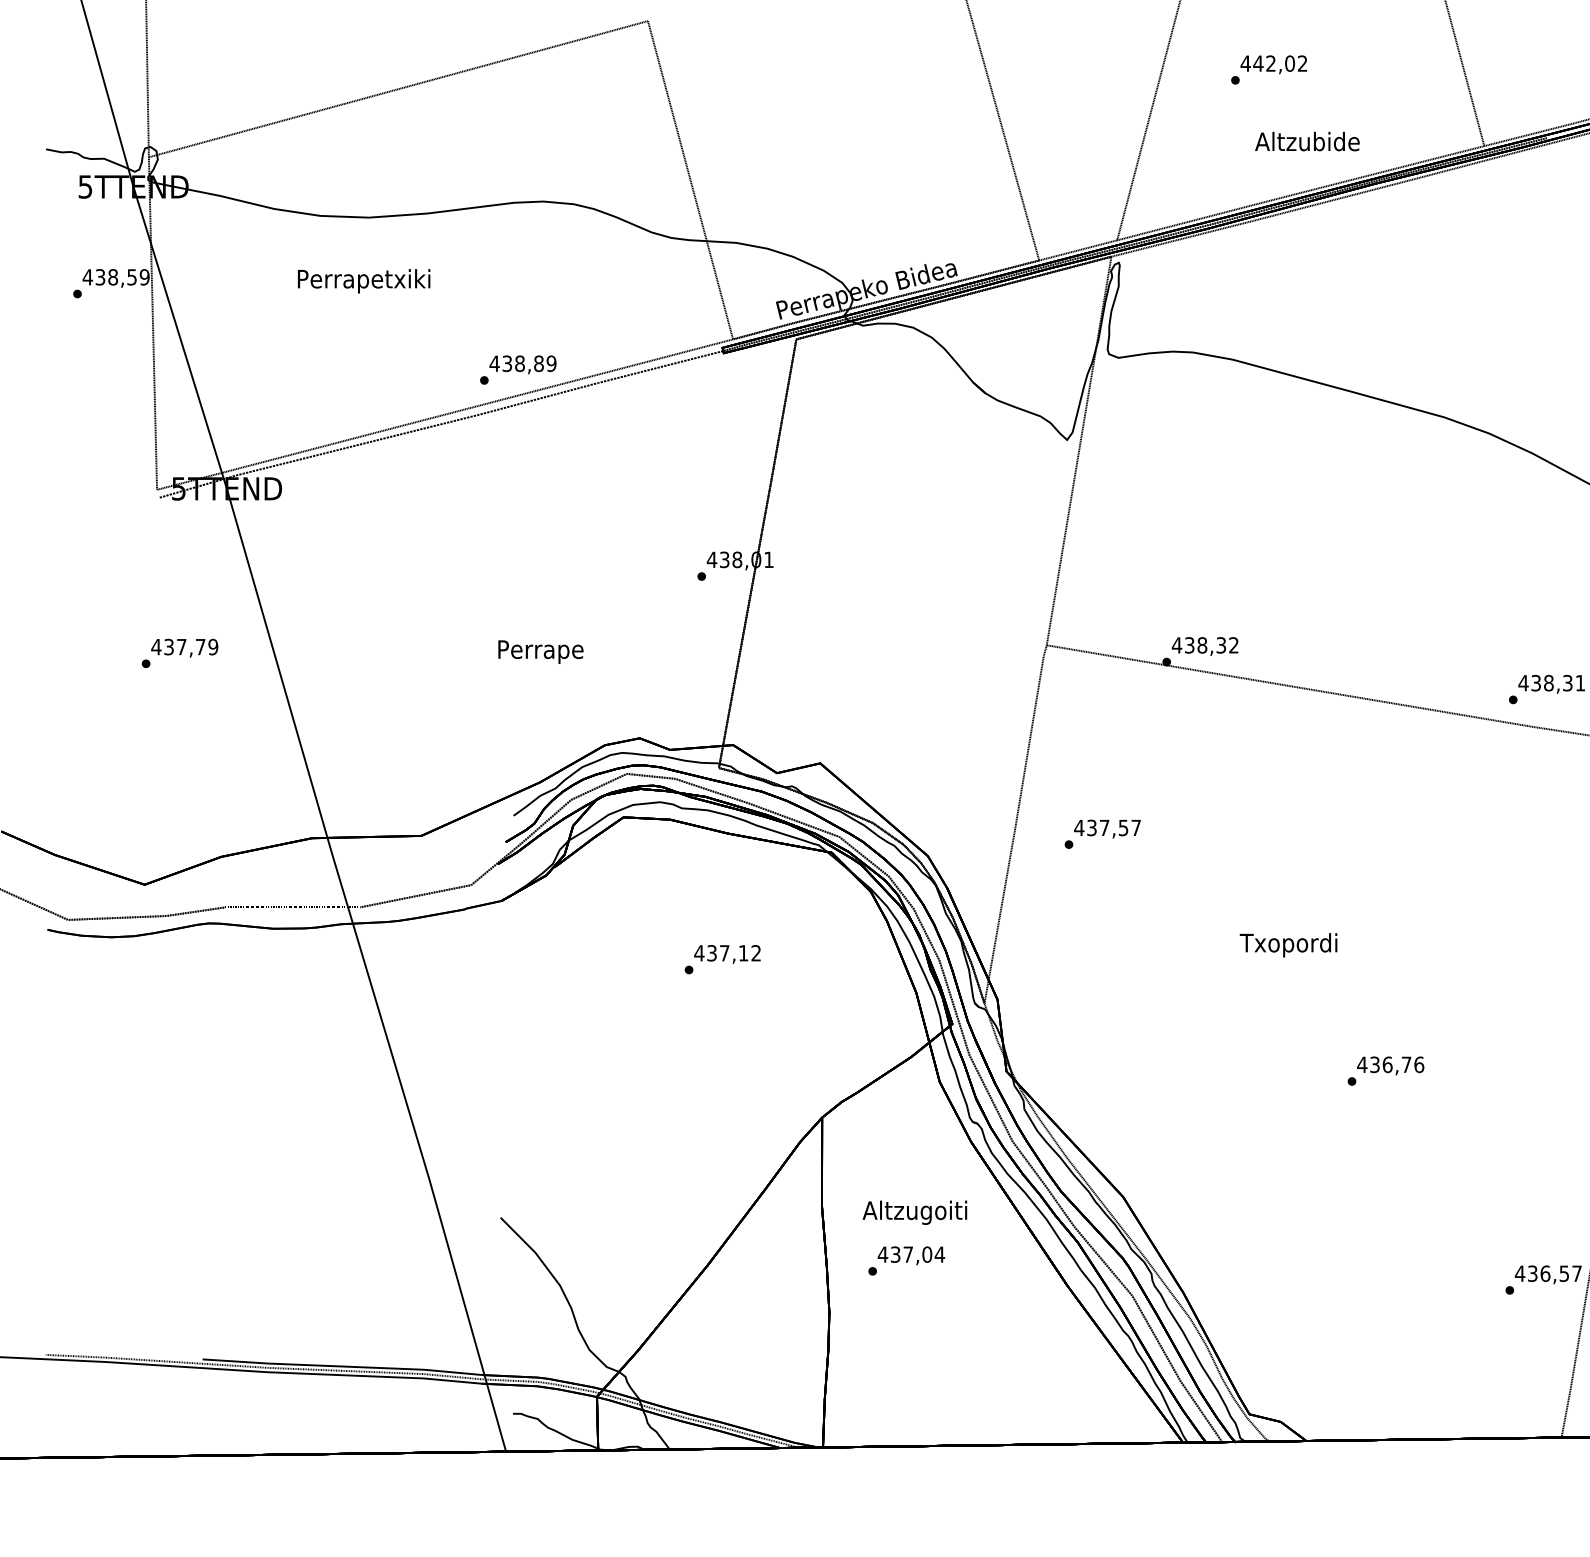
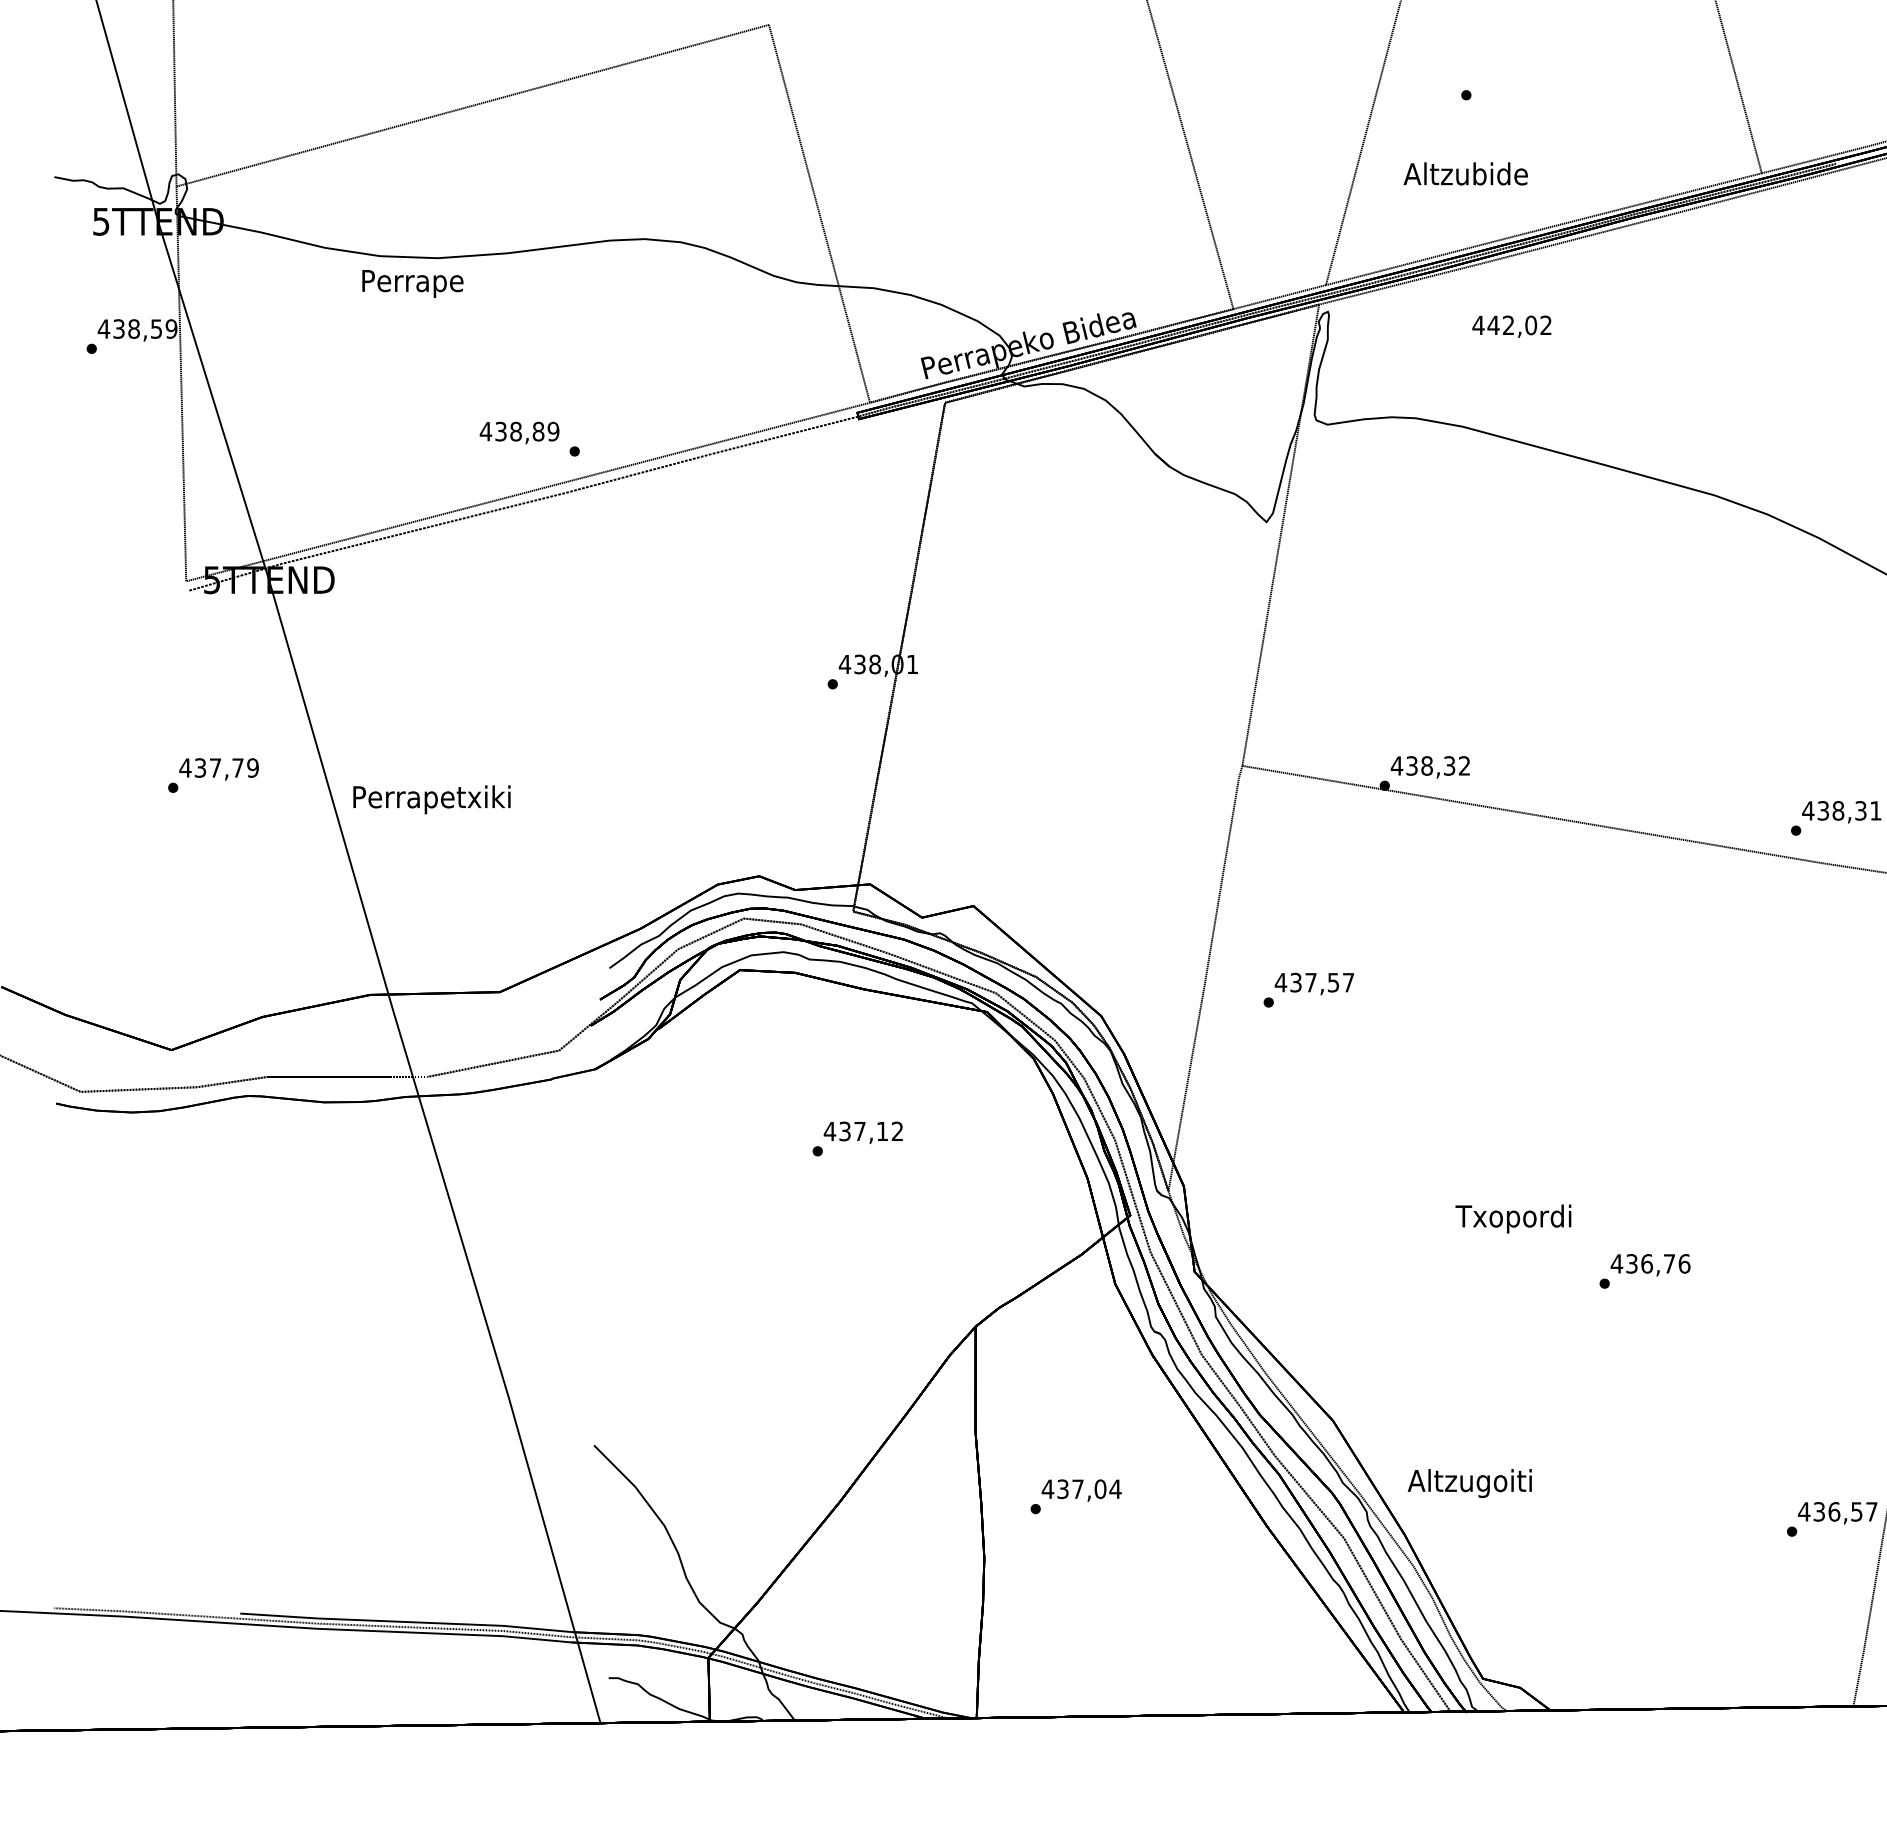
text: (1273, 64) -> (1511, 326), moved
text: (1307, 141) -> (1465, 173), moved
text: (363, 281) -> (431, 799), moved
text: (522, 364) -> (519, 432), moved
text: (540, 651) -> (412, 283), moved
text: (1288, 944) -> (1513, 1218), moved
text: (914, 1212) -> (1469, 1483), moved

